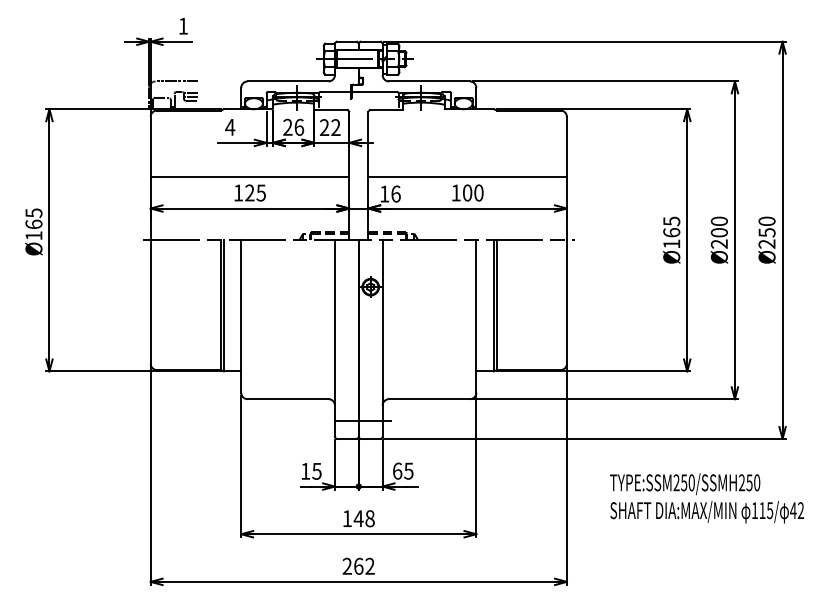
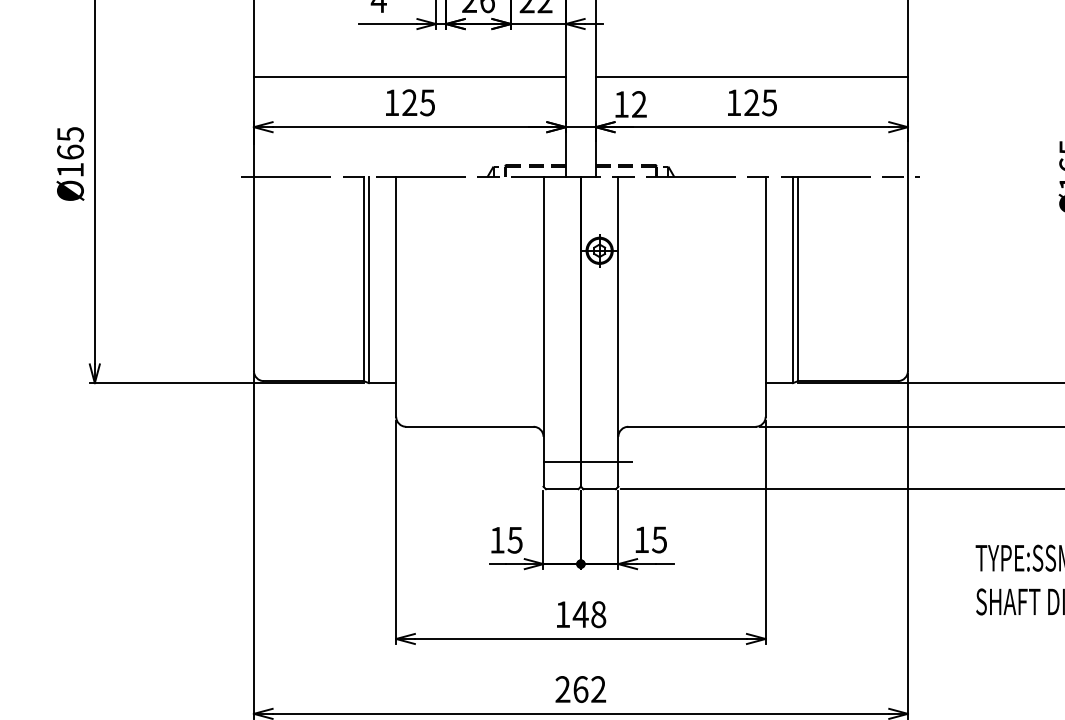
text: (472, 192) -> (759, 102), 100 -> 125
text: (395, 193) -> (638, 103), 16 -> 12
text: (397, 470) -> (641, 538), 65 -> 15

